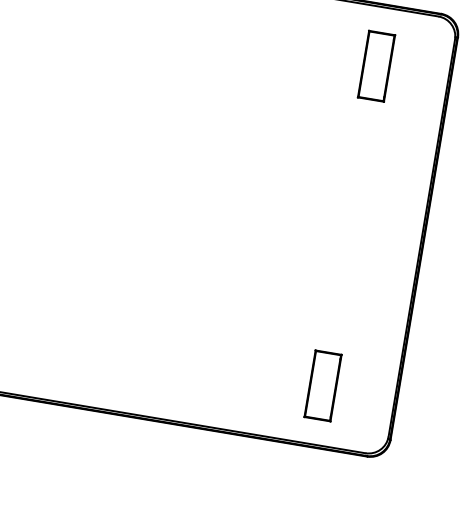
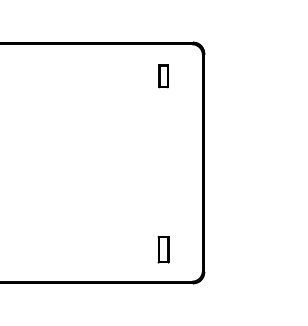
part: (376, 66) -> (163, 76), size x0.6
part: (322, 385) -> (163, 249), size x0.7

